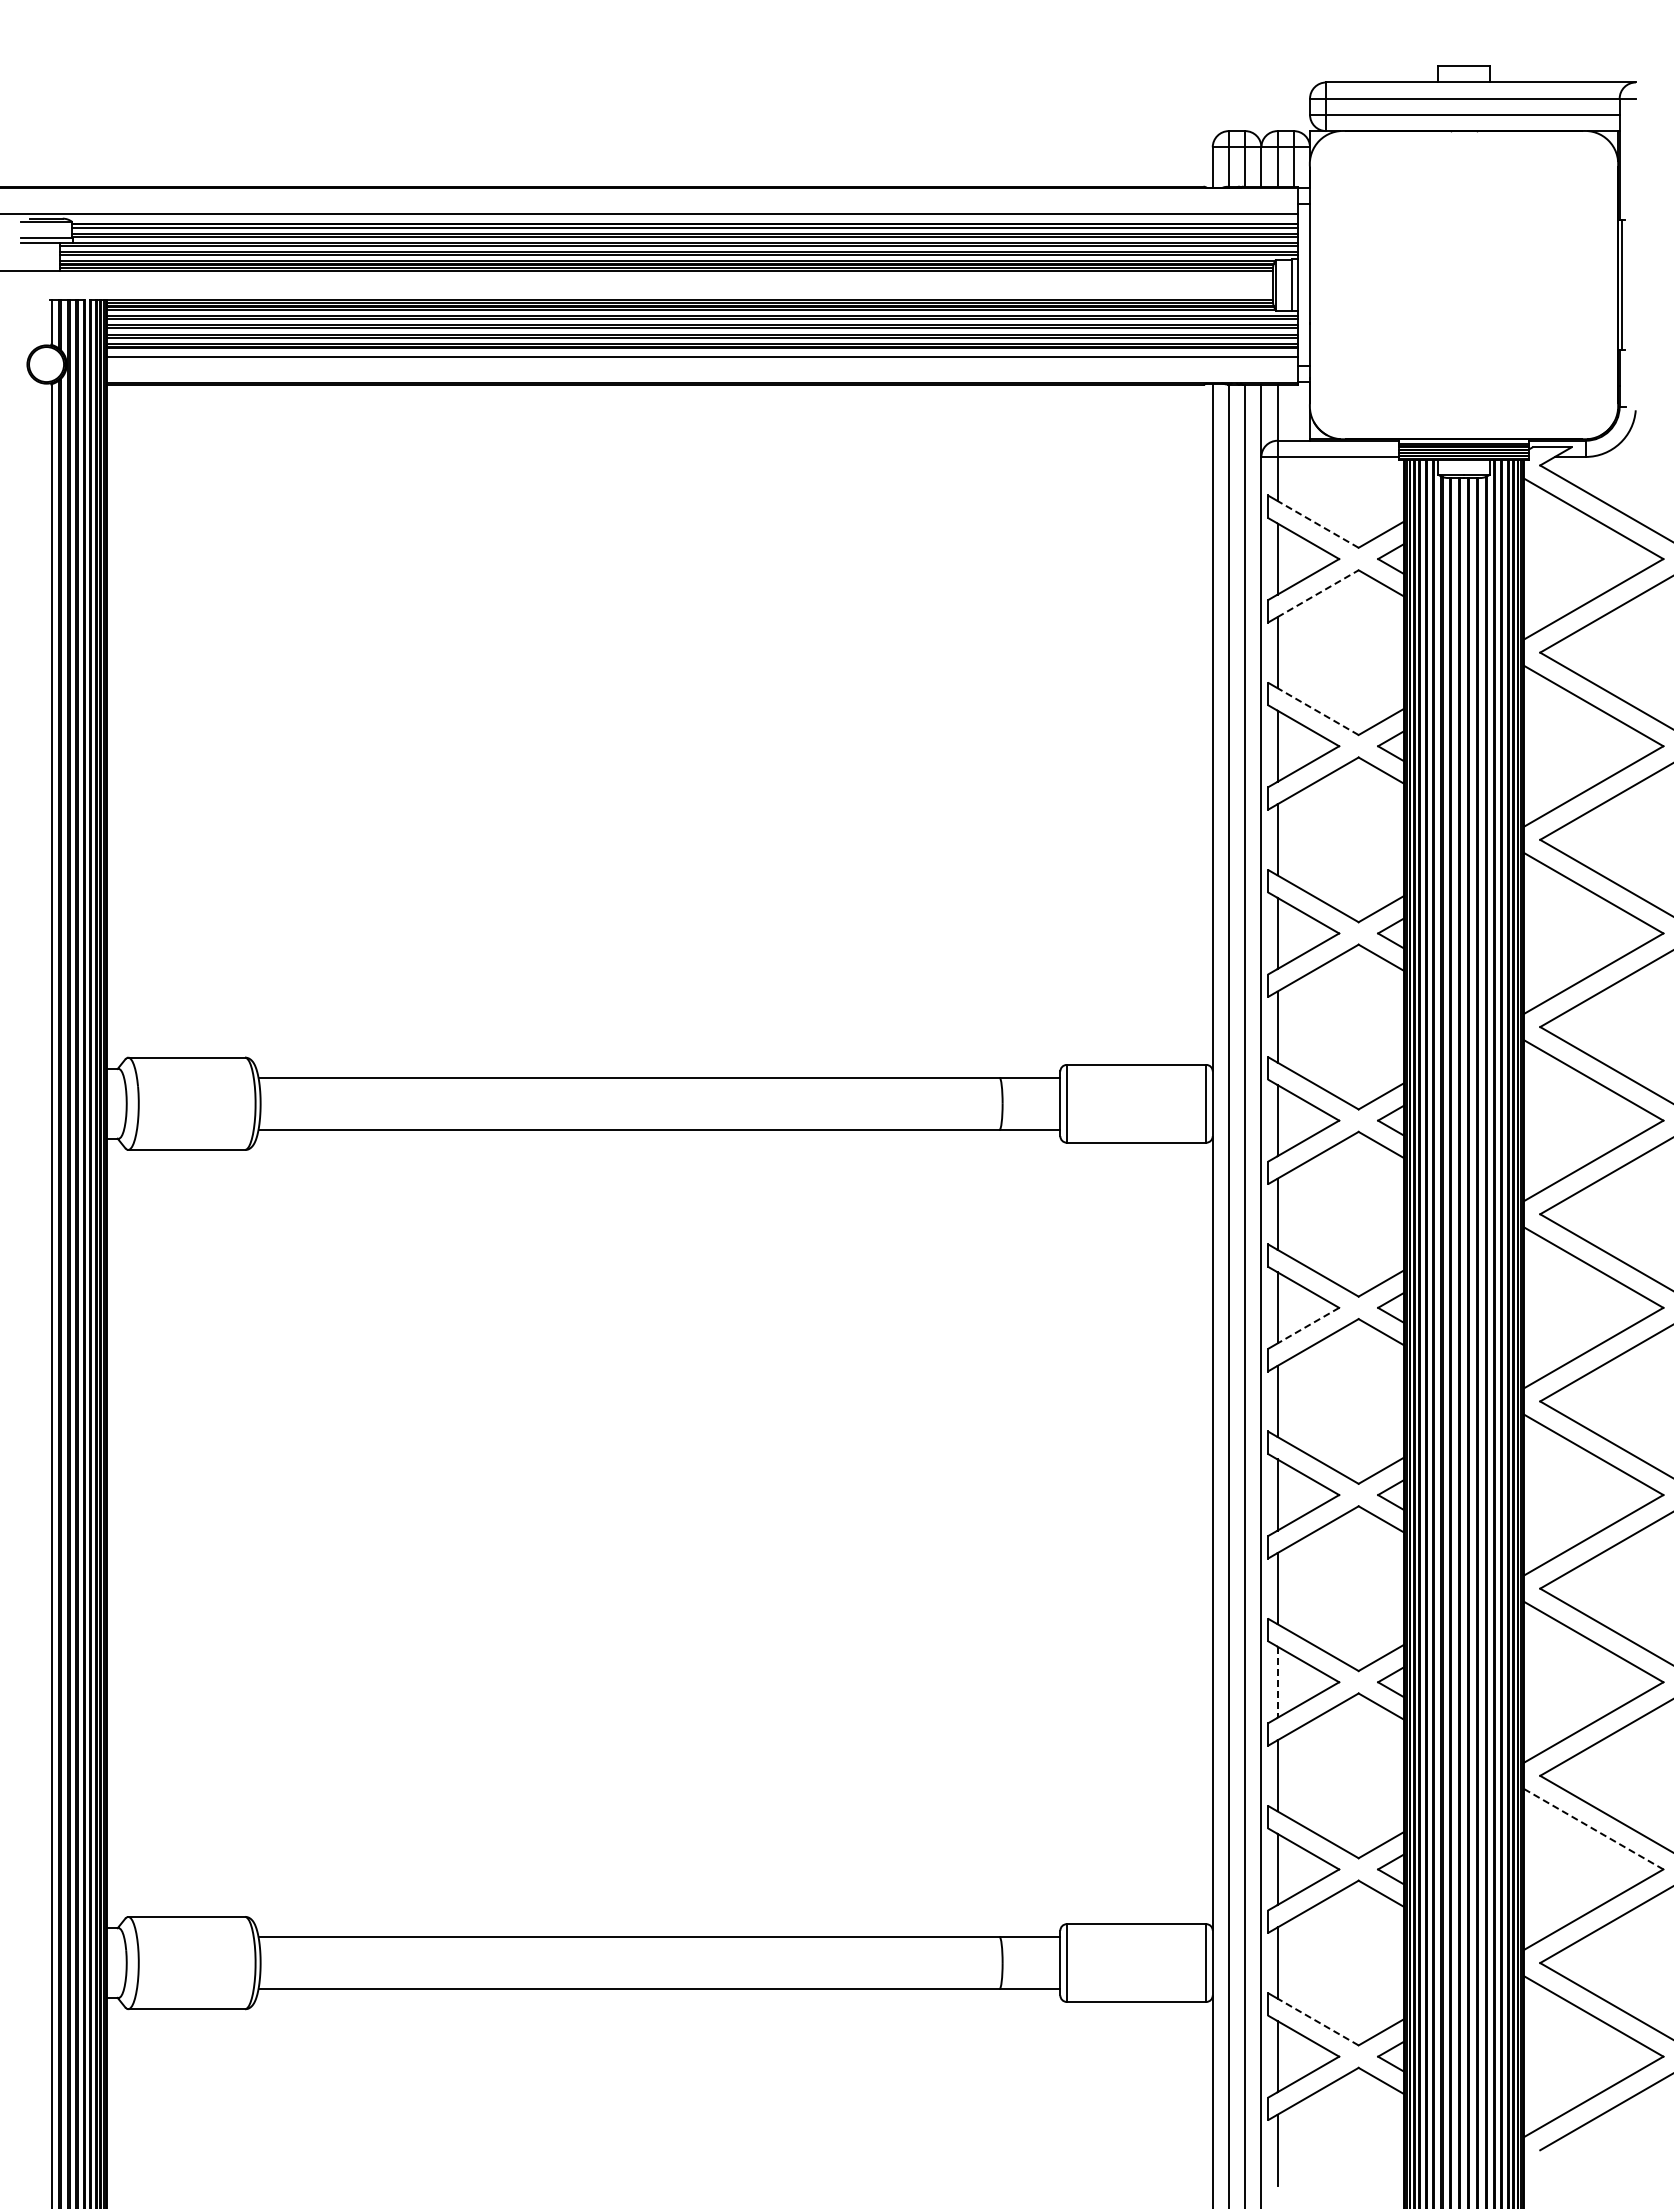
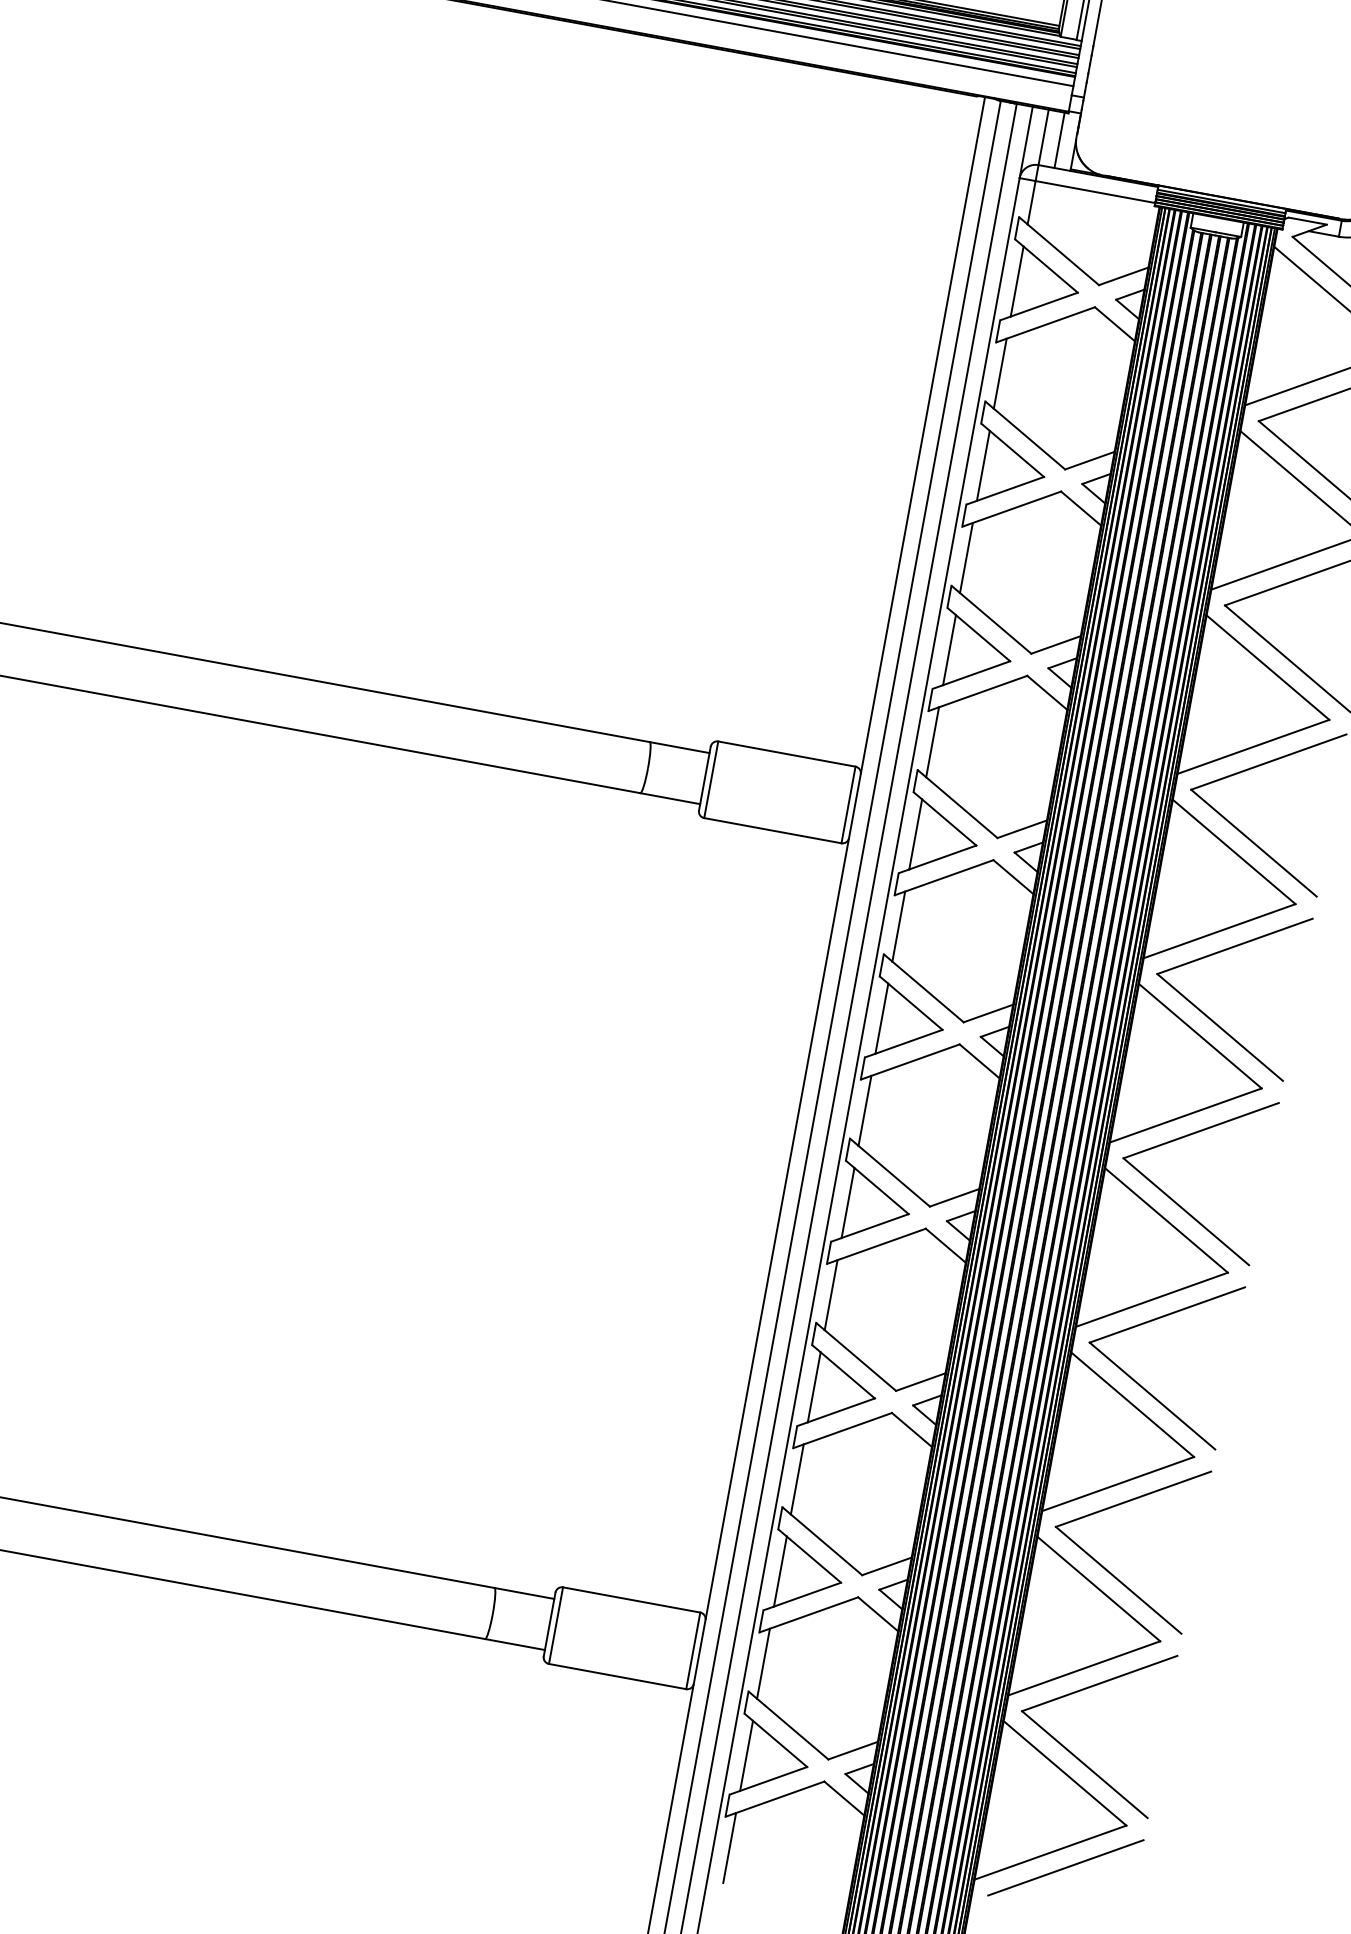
line: (1293, 412) -> (1059, 140), added
line: (1318, 524) -> (1063, 254), dashed -> solid
line: (1318, 593) -> (1051, 322), dashed -> solid
line: (1318, 711) -> (1029, 439), dashed -> solid
line: (1308, 1325) -> (909, 1041), dashed -> solid
line: (1277, 1682) -> (814, 1387), dashed -> solid
line: (1594, 1829) -> (1099, 1589), dashed -> solid
line: (1318, 2022) -> (793, 1729), dashed -> solid

